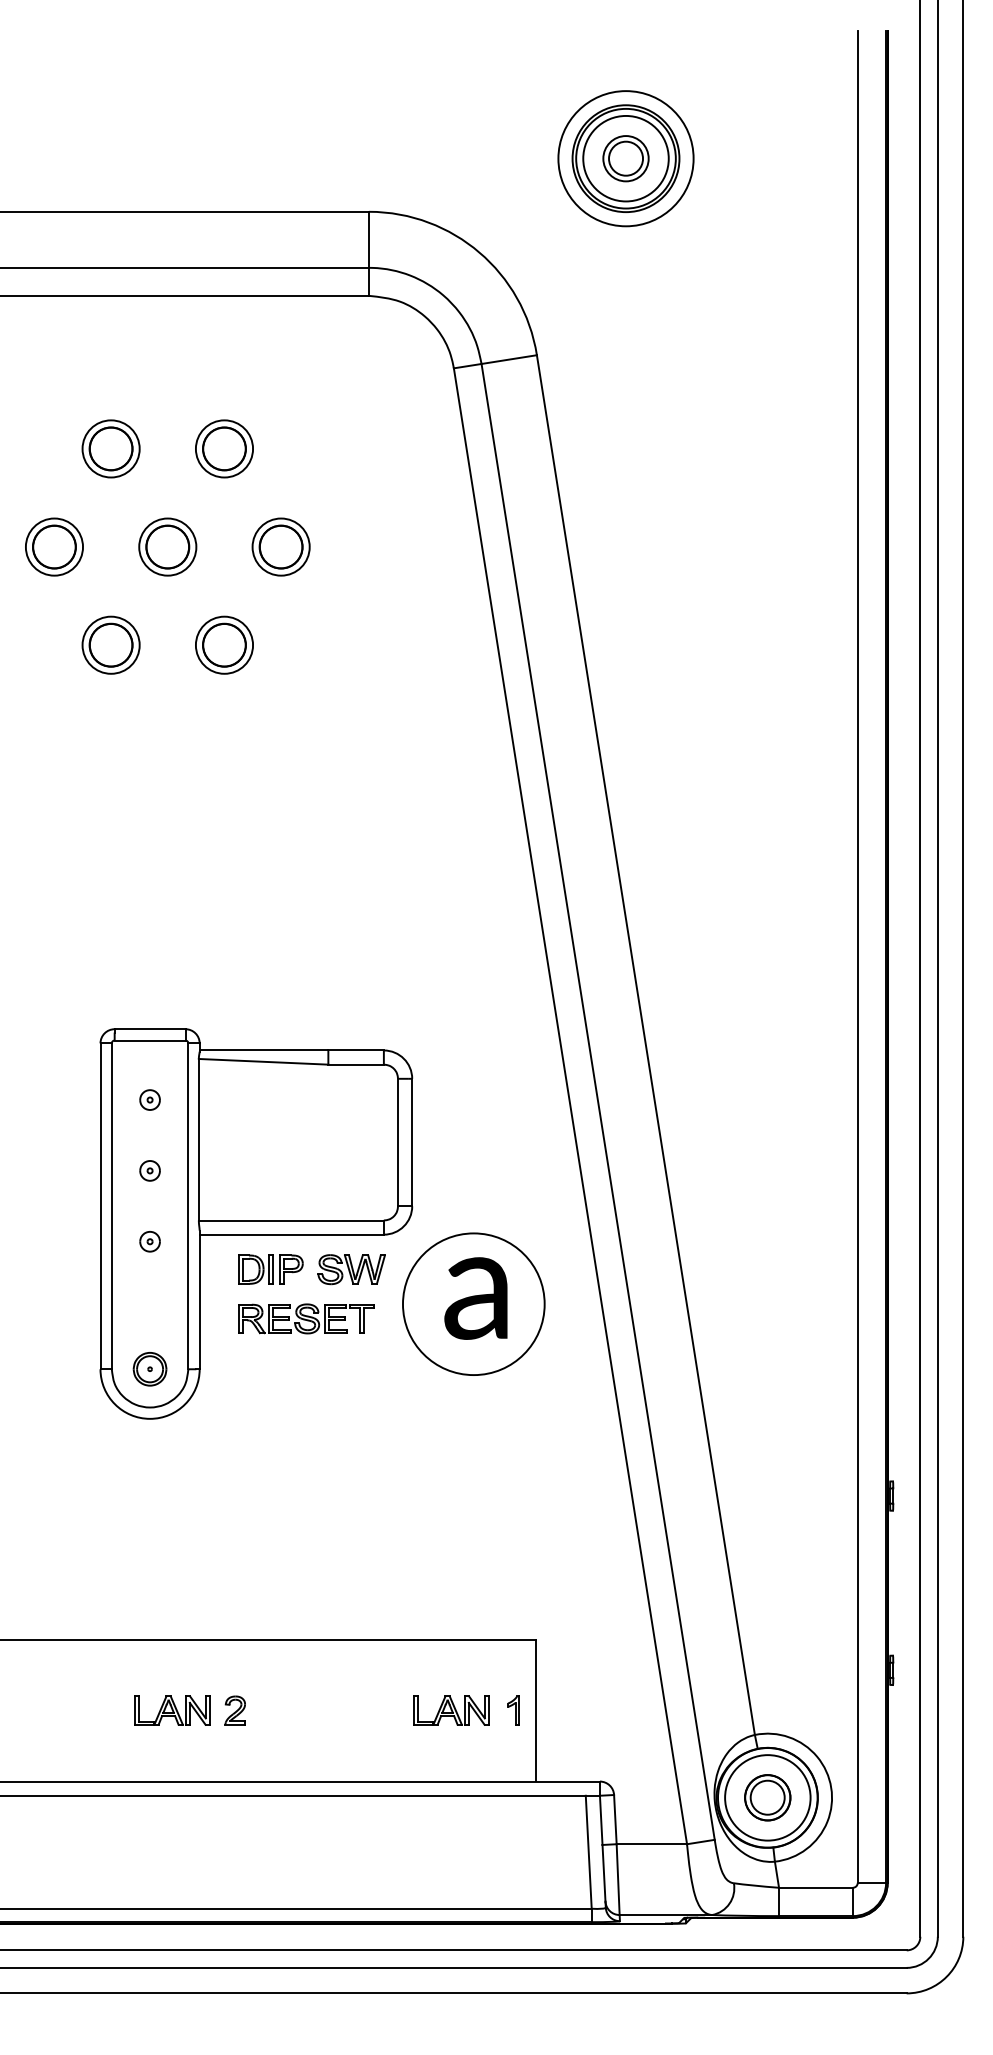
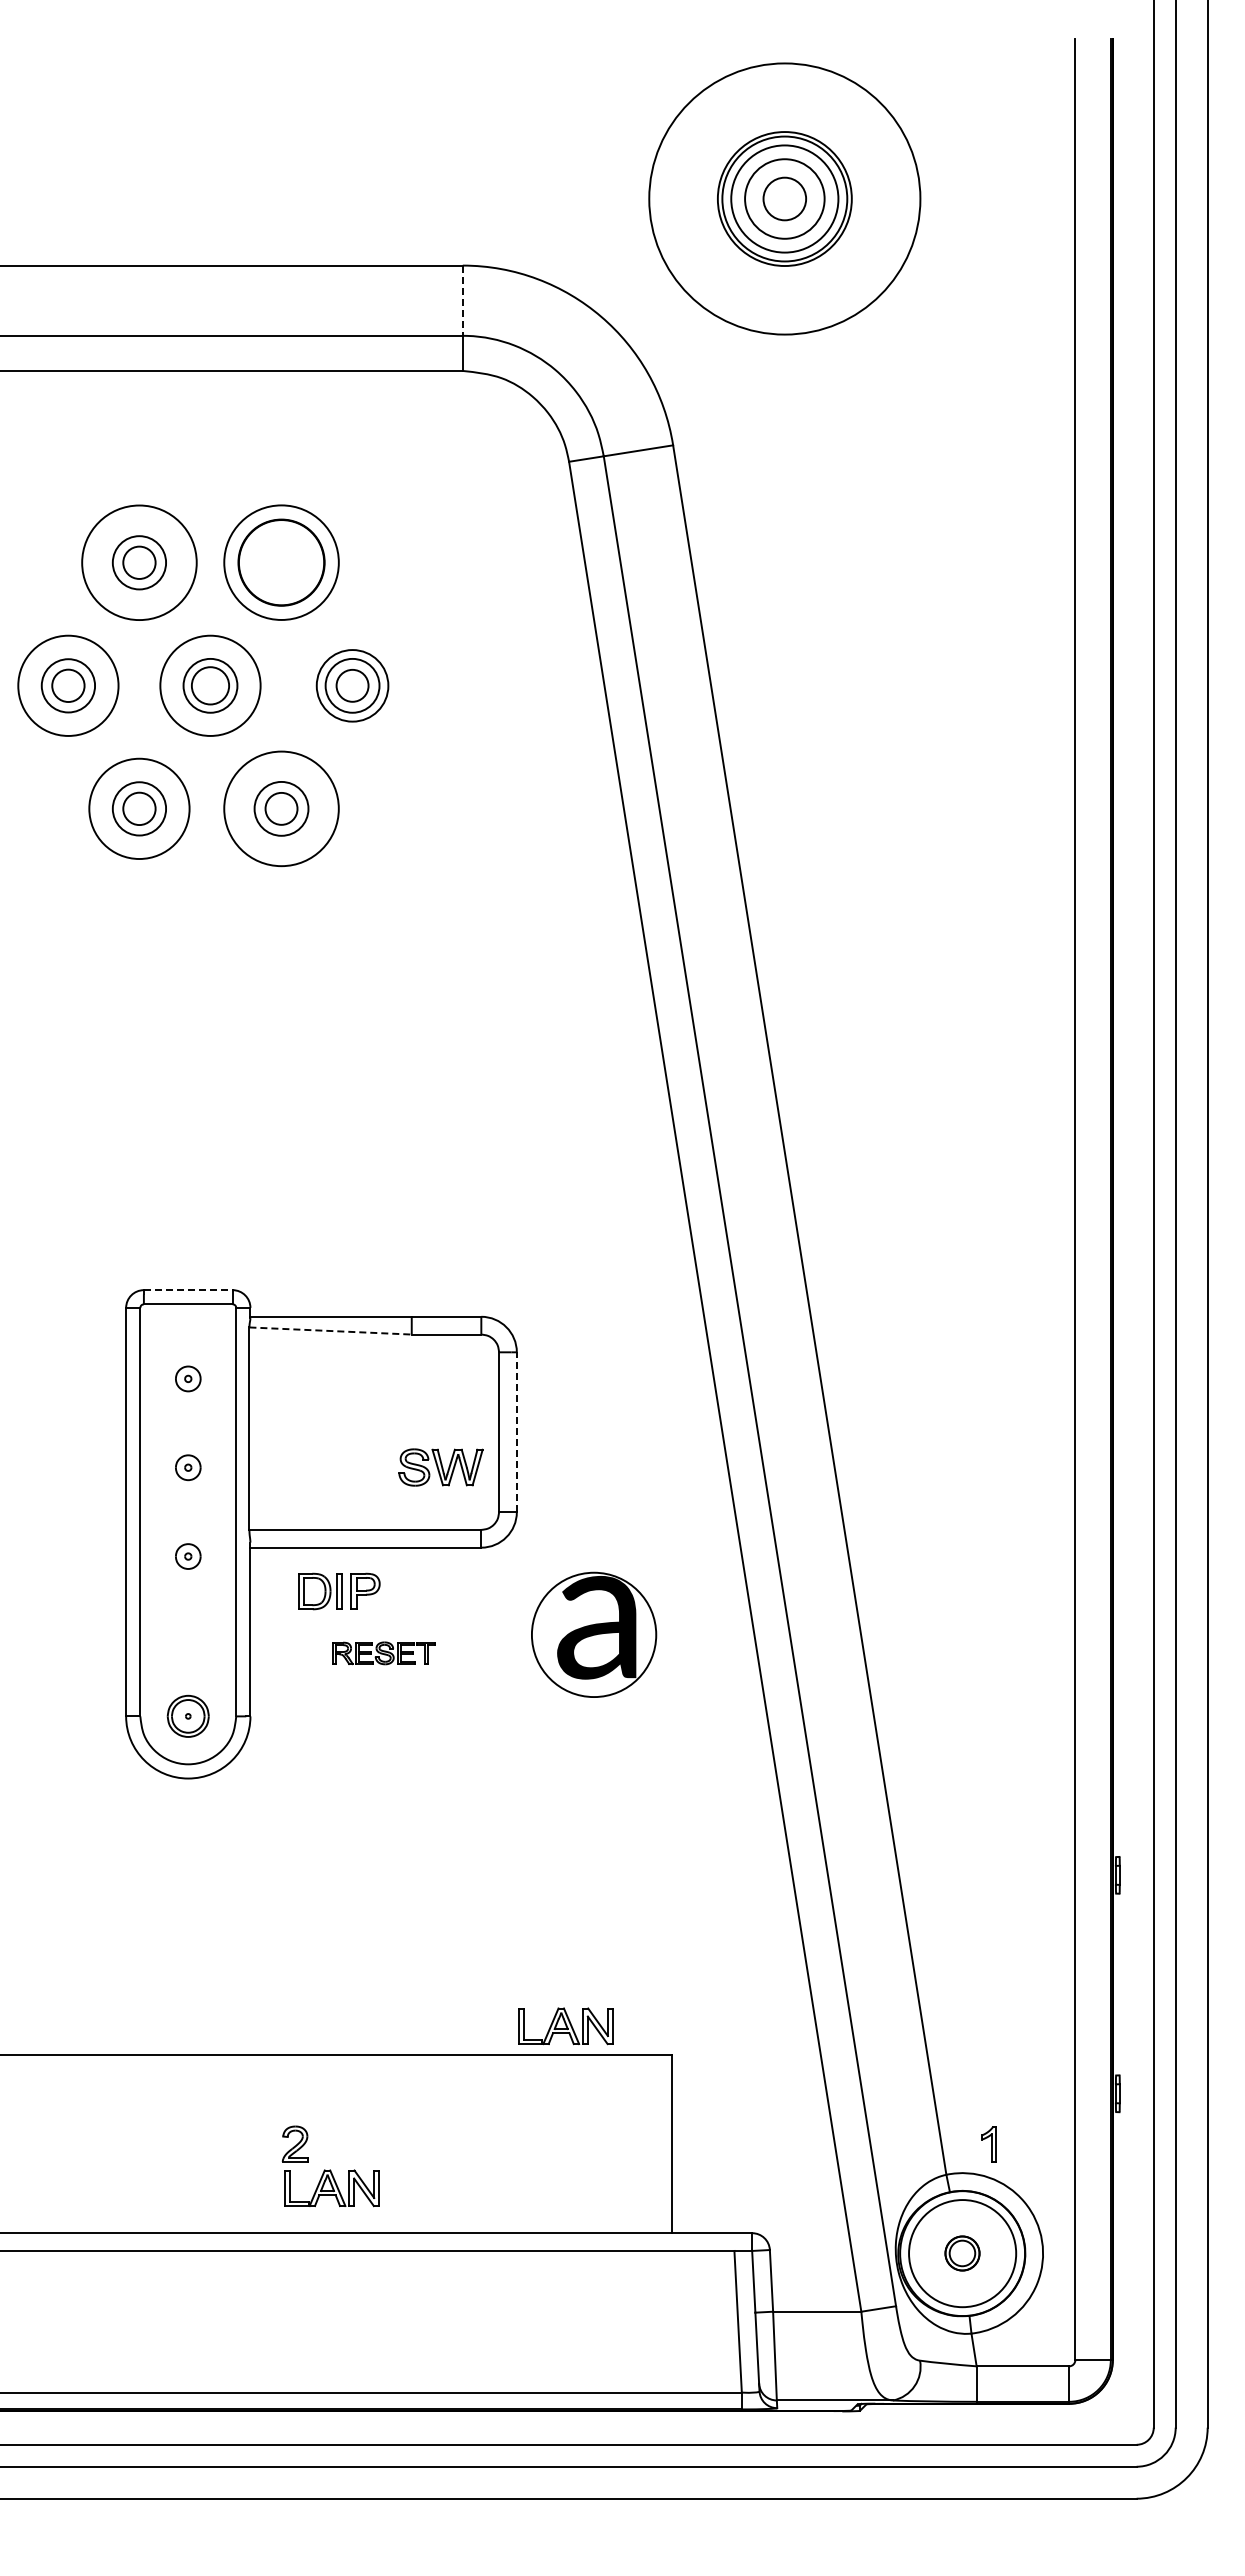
circle: (625, 158) -> (784, 198), size x1.4
circle: (625, 158) -> (784, 198), size x1.6
line: (368, 240) -> (462, 301), solid -> dashed
circle: (111, 448) -> (139, 562), size x0.6
circle: (111, 448) -> (139, 562), size x1.6
part: (224, 448) -> (281, 562), size x1.6
circle: (54, 546) -> (68, 685), size x0.6
circle: (54, 546) -> (68, 685), size x1.4
circle: (167, 546) -> (210, 685), size x0.7
circle: (167, 546) -> (210, 685), size x1.4
circle: (281, 546) -> (352, 685), size x0.6
circle: (111, 644) -> (139, 808), size x0.6
circle: (111, 644) -> (139, 808), size x1.4
circle: (224, 644) -> (281, 808), size x0.6
circle: (224, 644) -> (281, 808), size x1.6
line: (150, 1029) -> (188, 1290), solid -> dashed
line: (264, 1062) -> (331, 1331), solid -> dashed
line: (411, 1142) -> (516, 1432), solid -> dashed
part: (351, 1269) -> (440, 1467), moved
circle: (473, 1303) -> (593, 1634), size x0.7
part: (305, 1319) -> (383, 1653), size x0.6
part: (171, 1710) -> (331, 2188), moved
part: (451, 1710) -> (565, 2026), moved
part: (513, 1710) -> (988, 2144), moved
part: (767, 1797) -> (962, 2253), size x0.6

